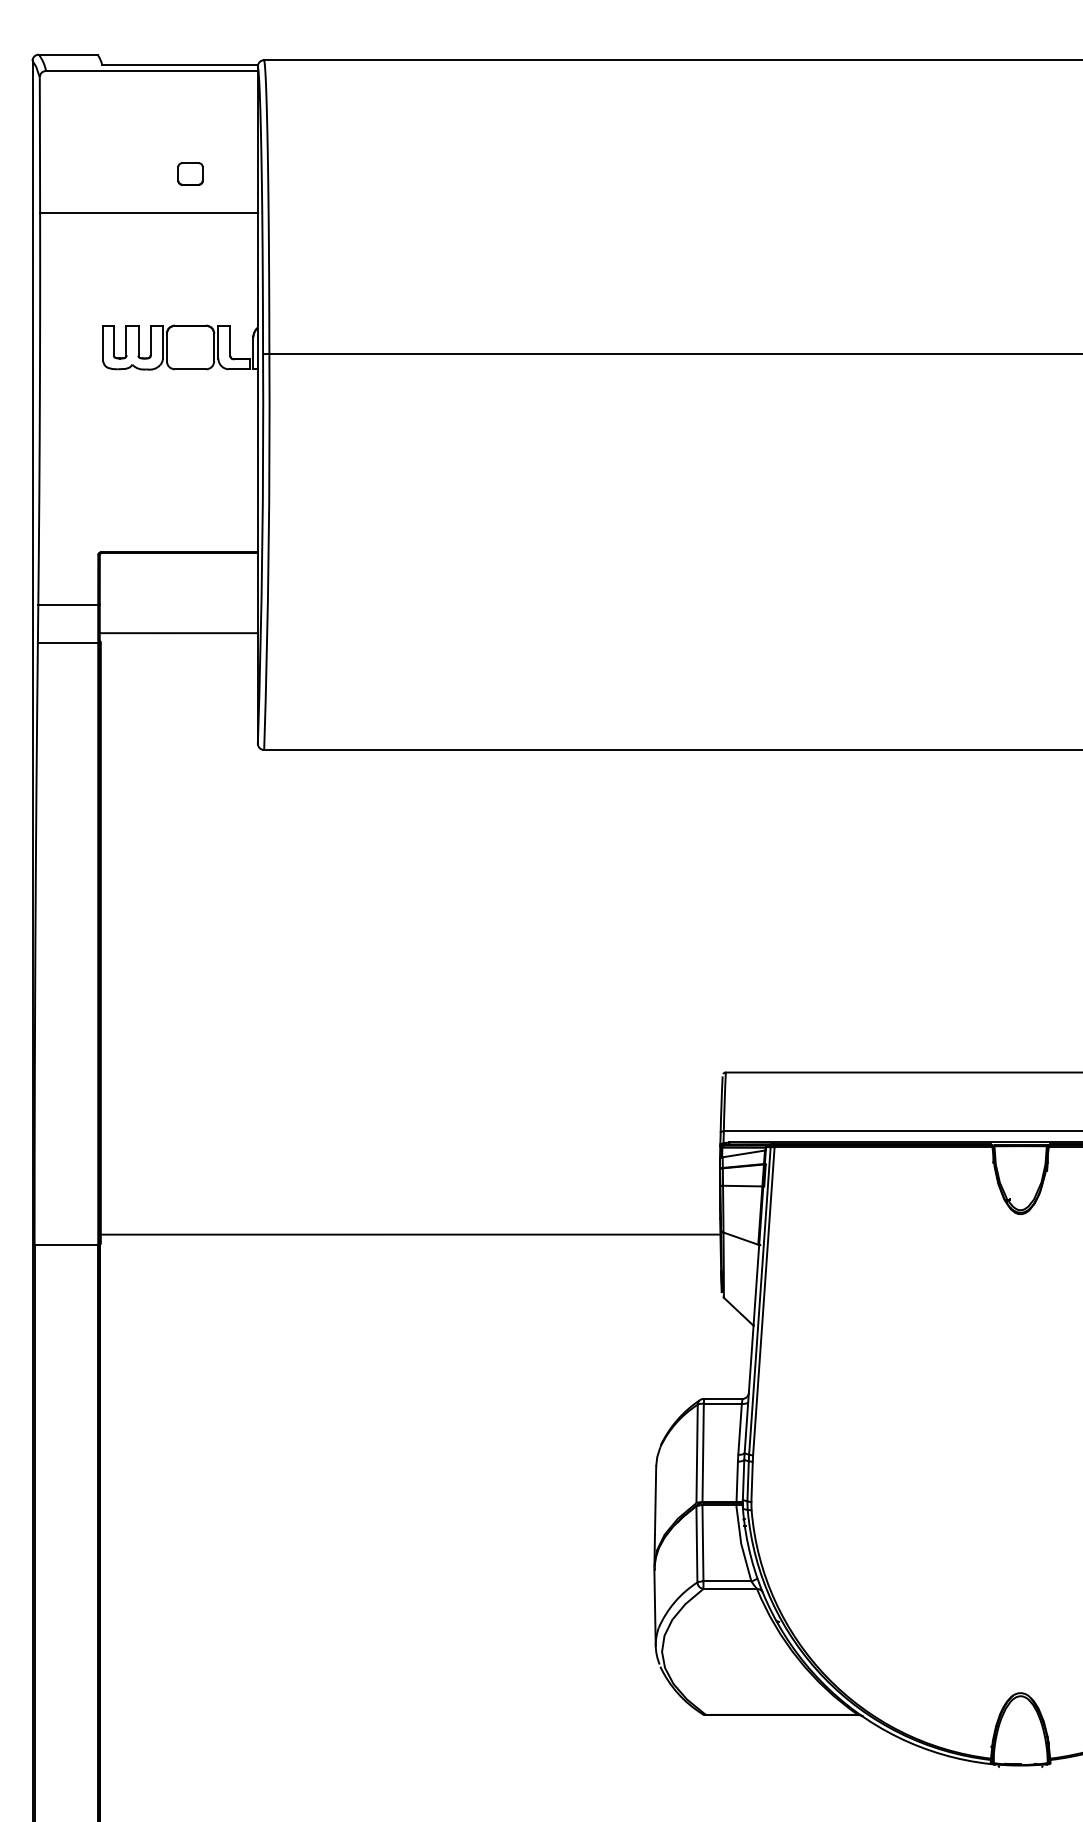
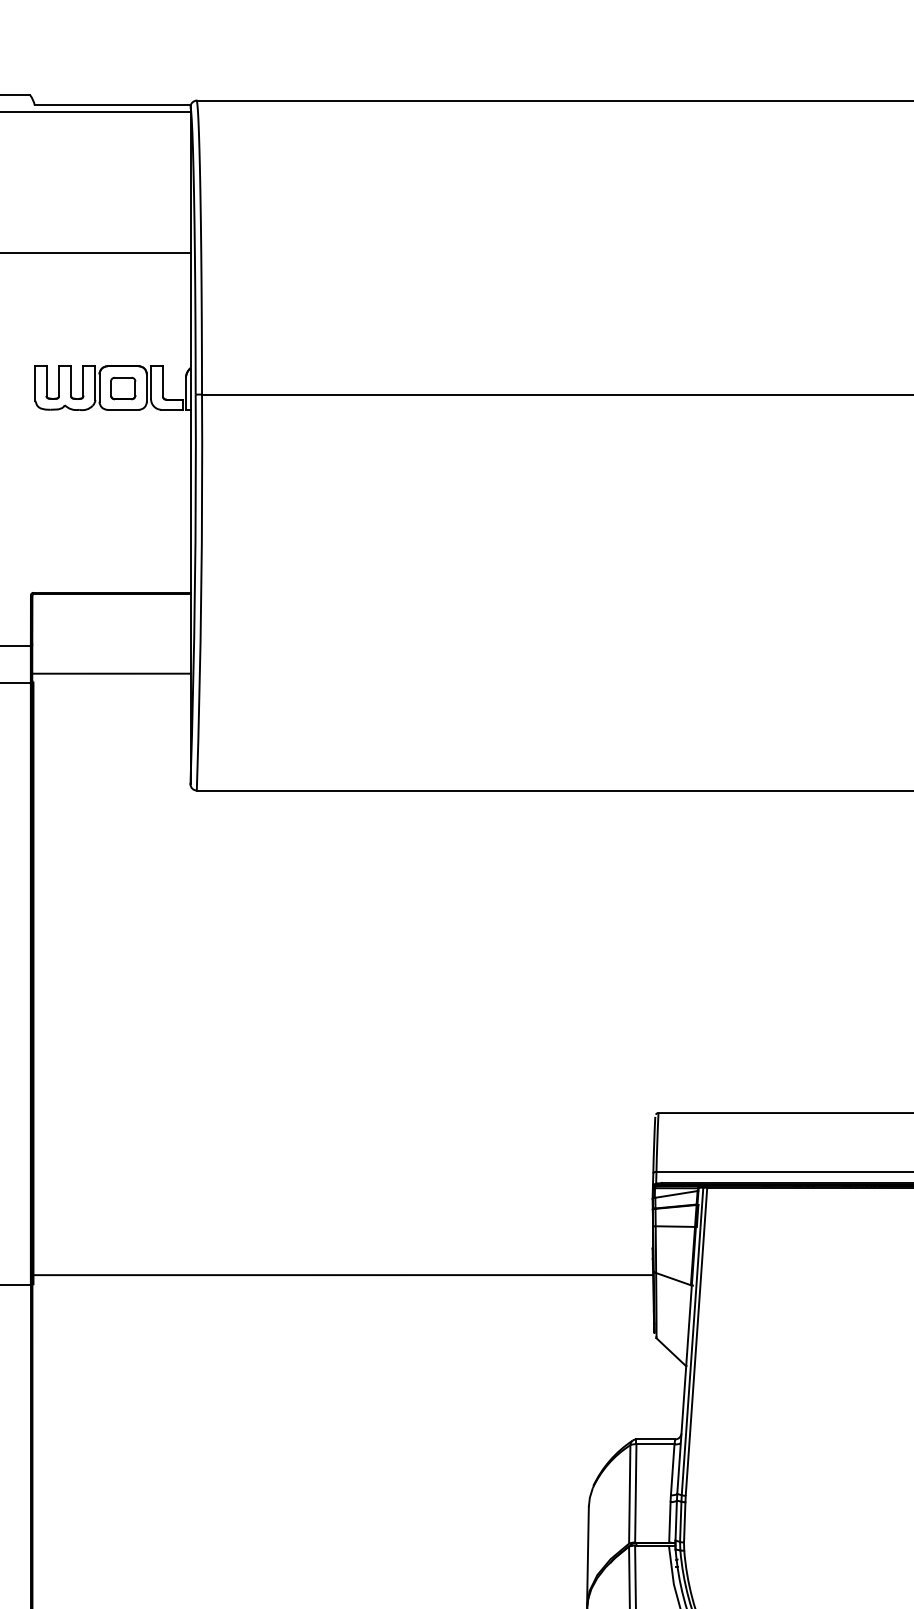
part: (190, 173) -> (123, 388), moved

